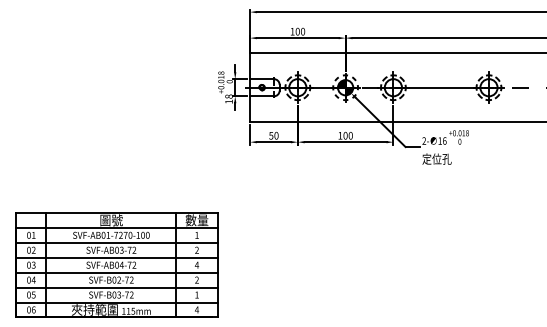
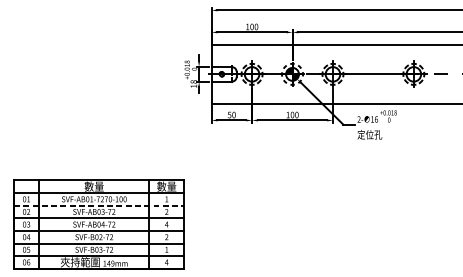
text: (111, 220) -> (94, 186), 圖號 -> 數量
line: (117, 242) -> (99, 205), solid -> dashed
text: (130, 310) -> (110, 262), 115mm -> 149mm

